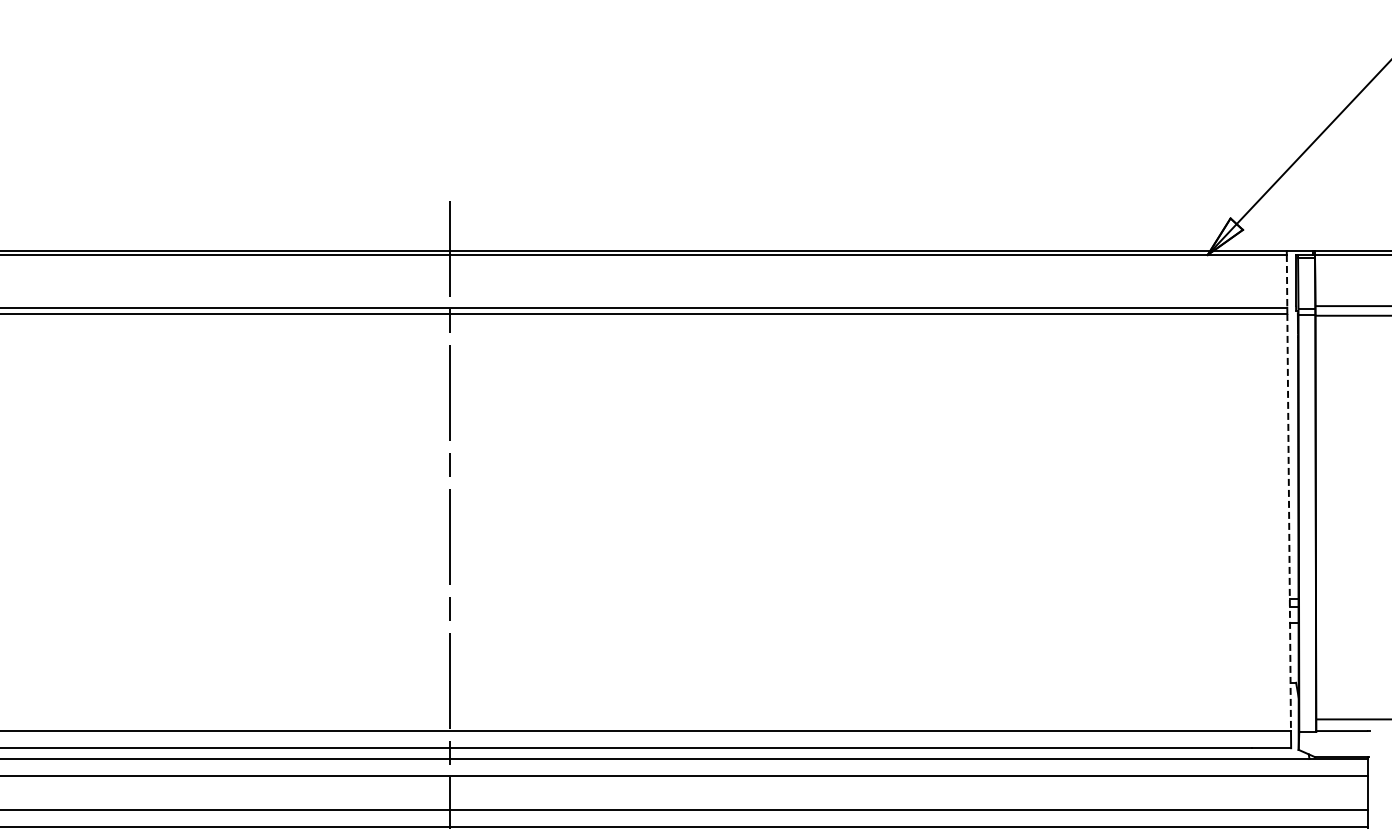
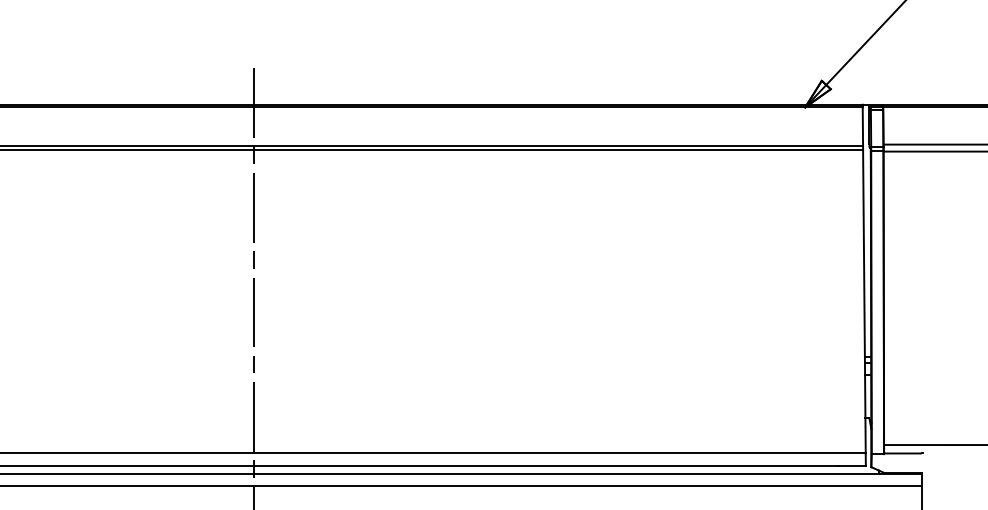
line: (1287, 281) -> (863, 126), dashed -> solid
line: (1289, 522) -> (864, 301), dashed -> solid

